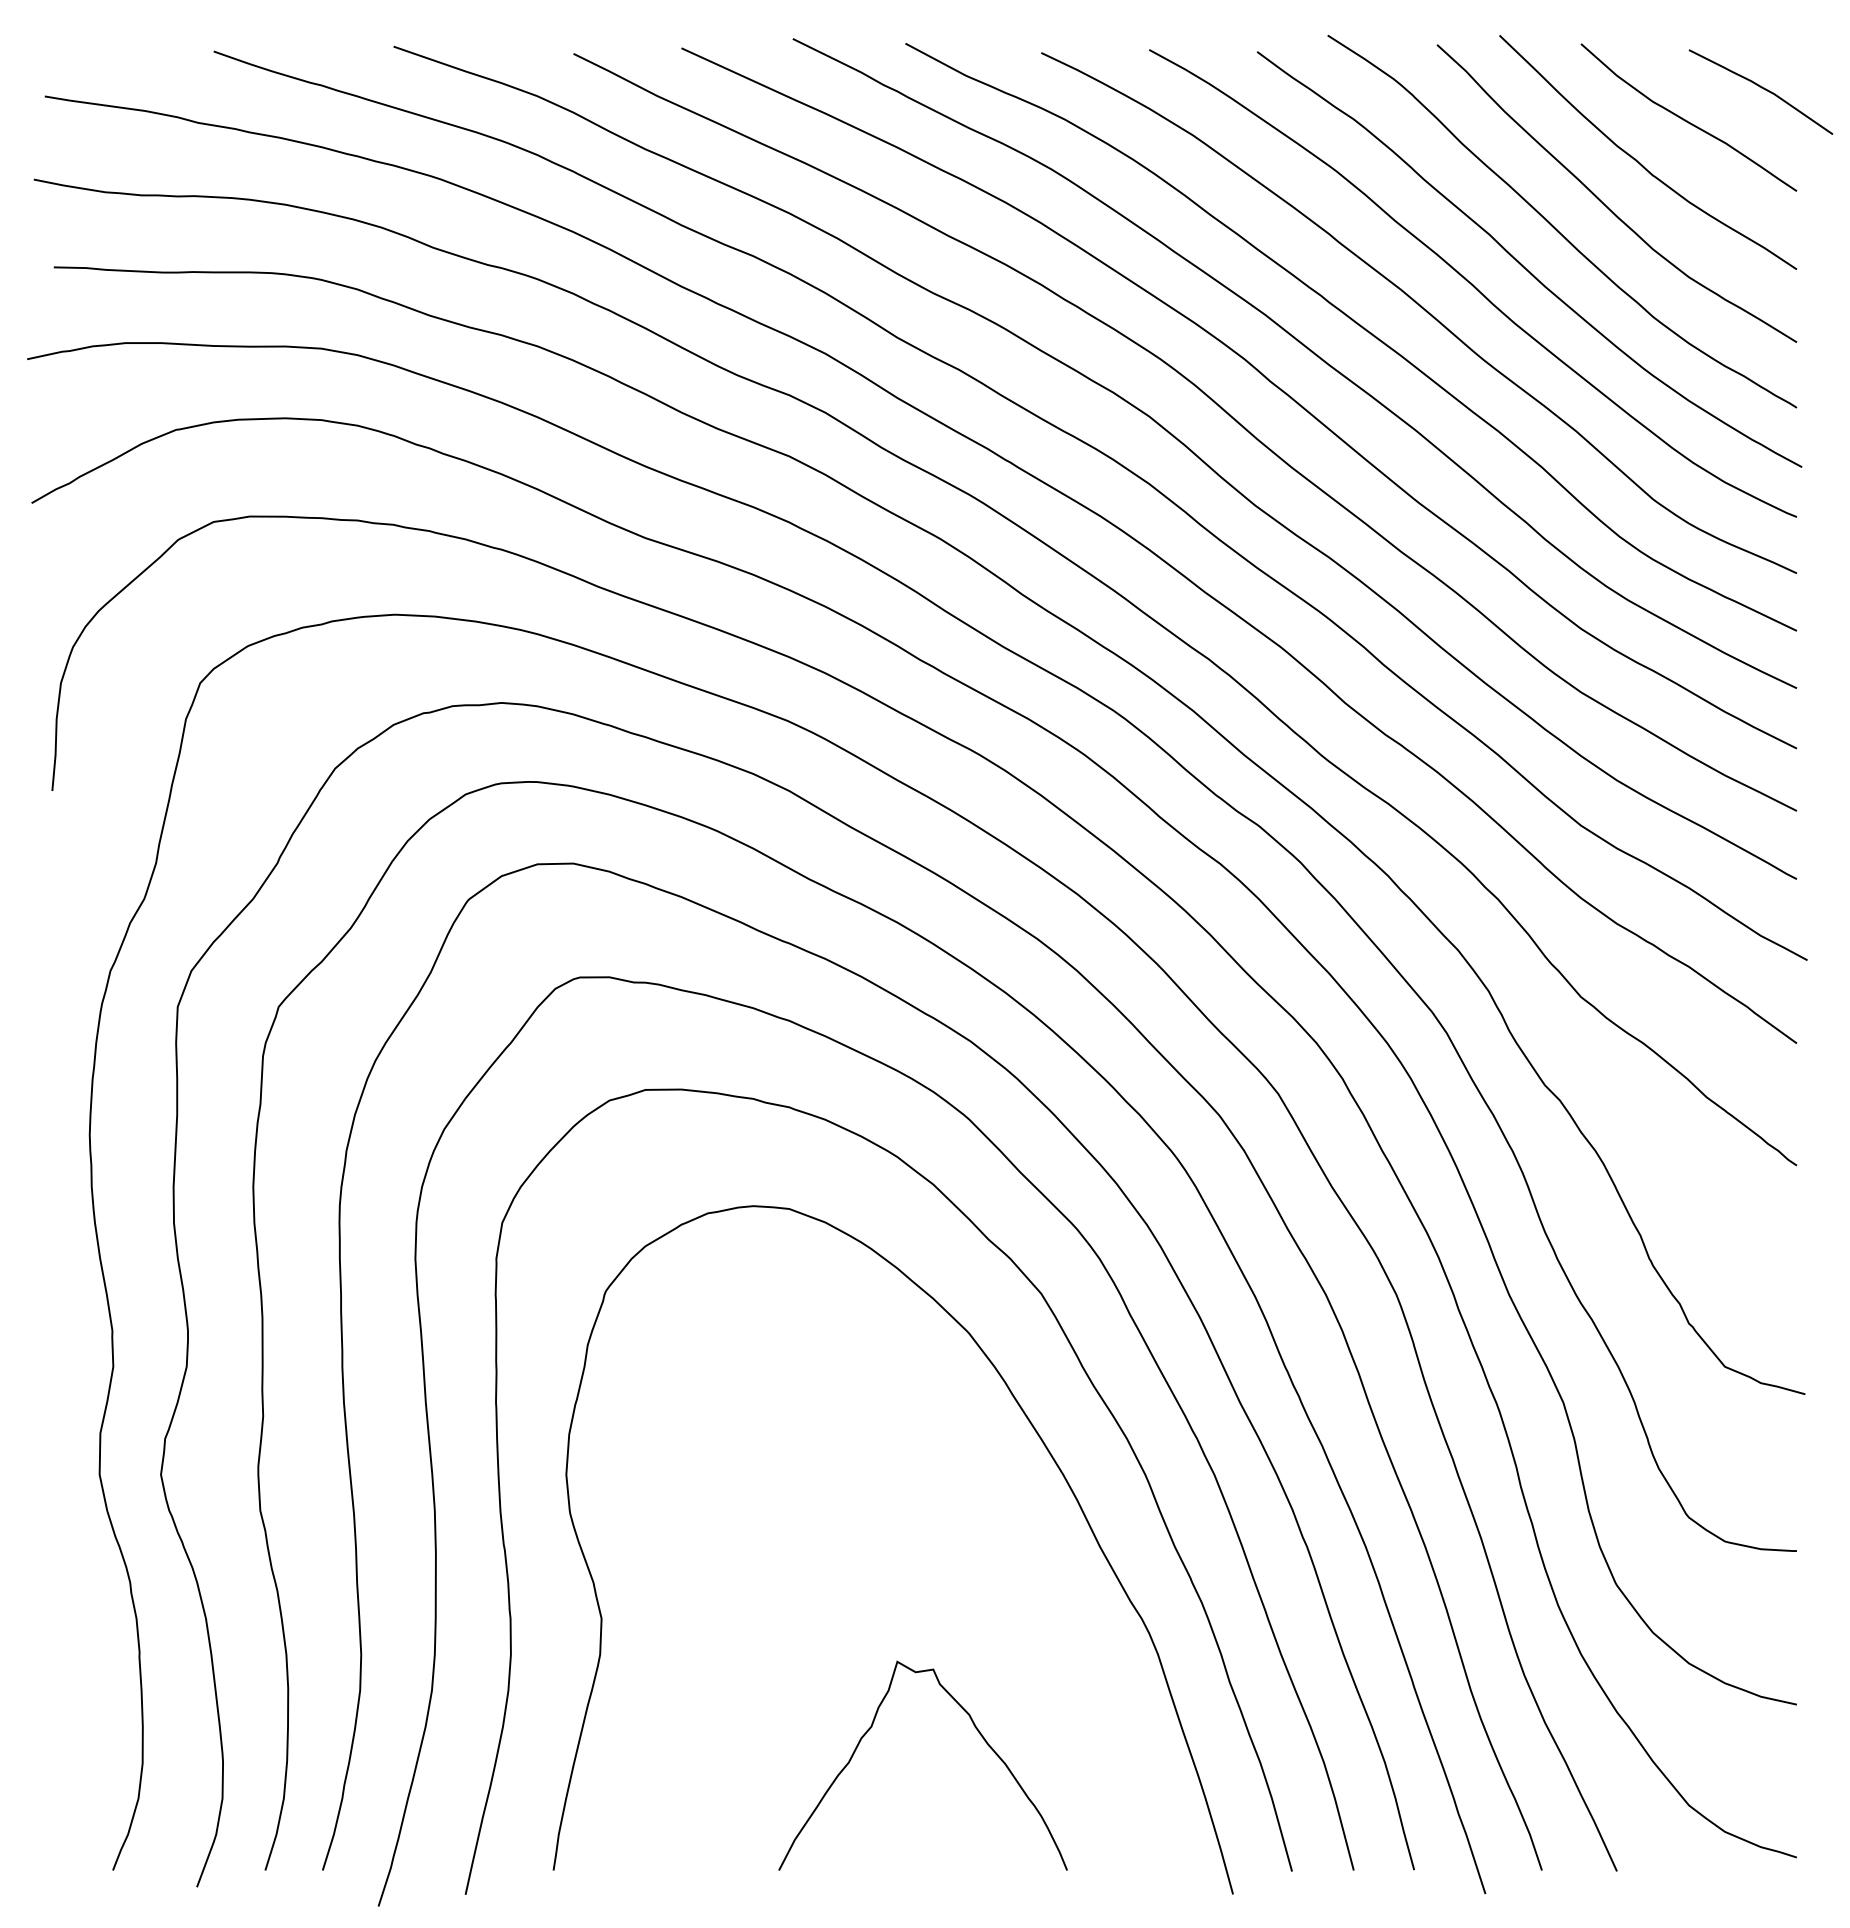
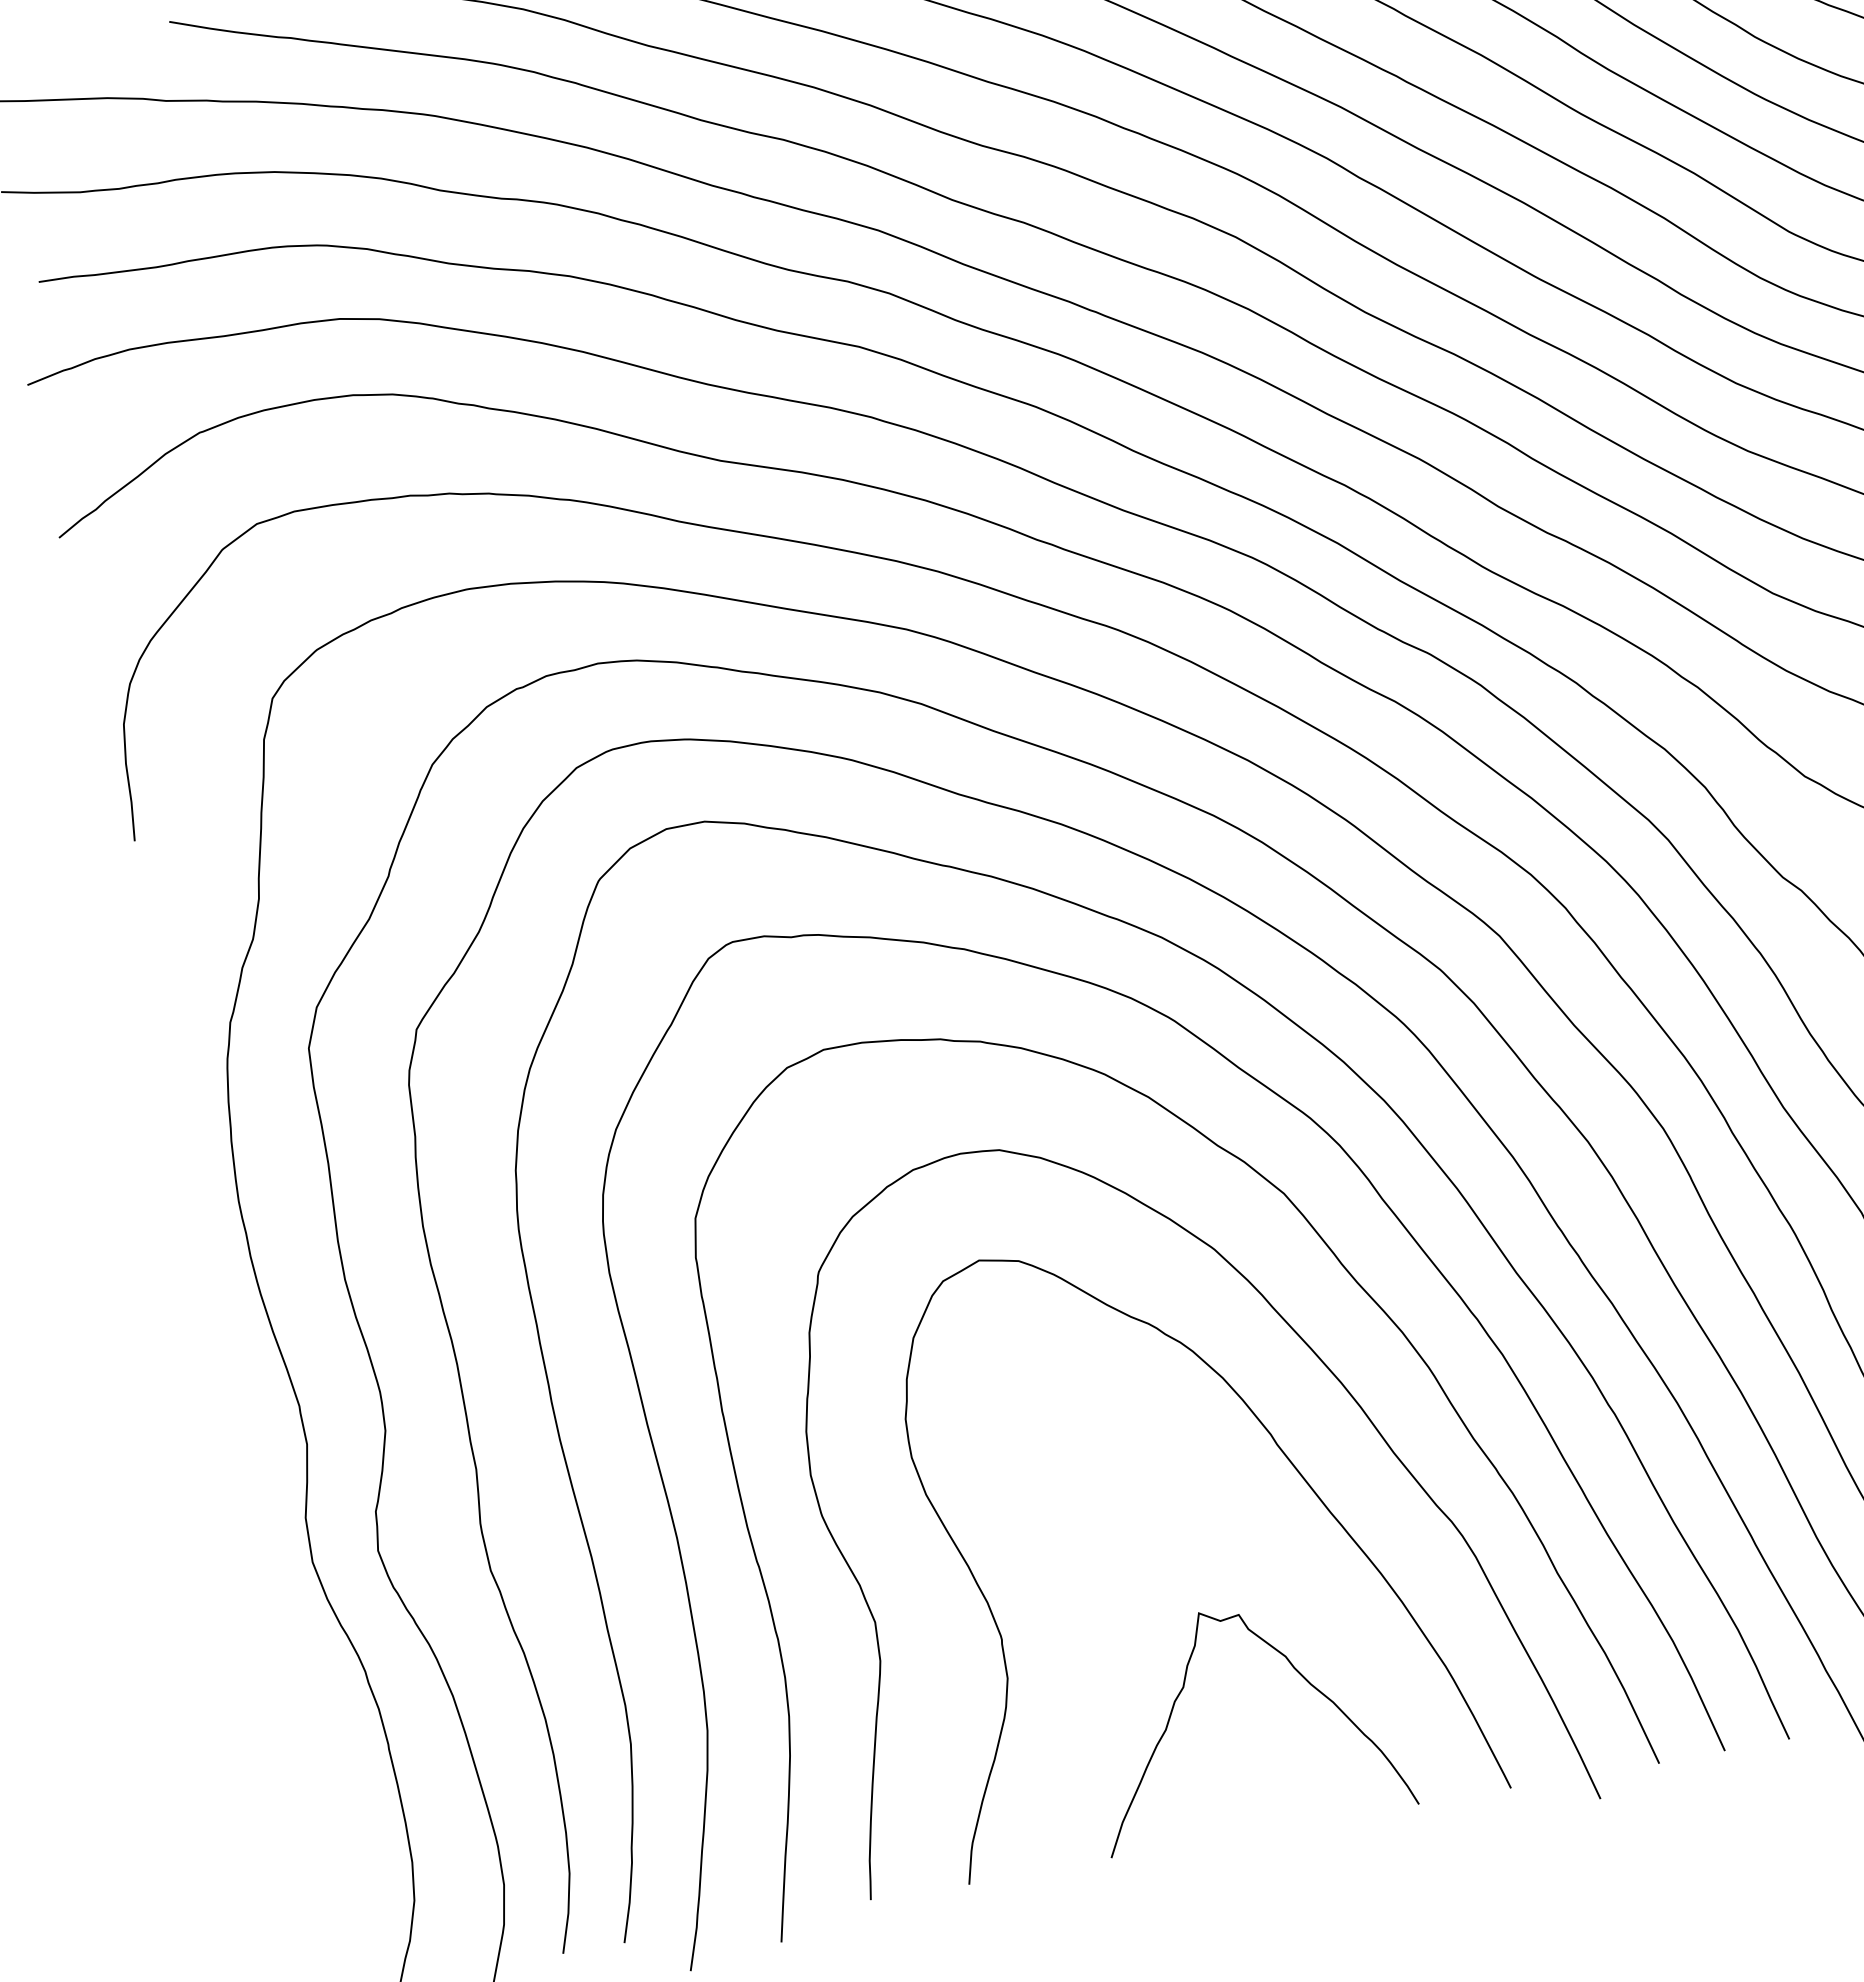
curve: (998, 1529) -> (1282, 1453), added

